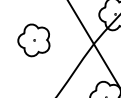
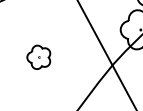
part: (33, 40) -> (38, 57), size x0.6

